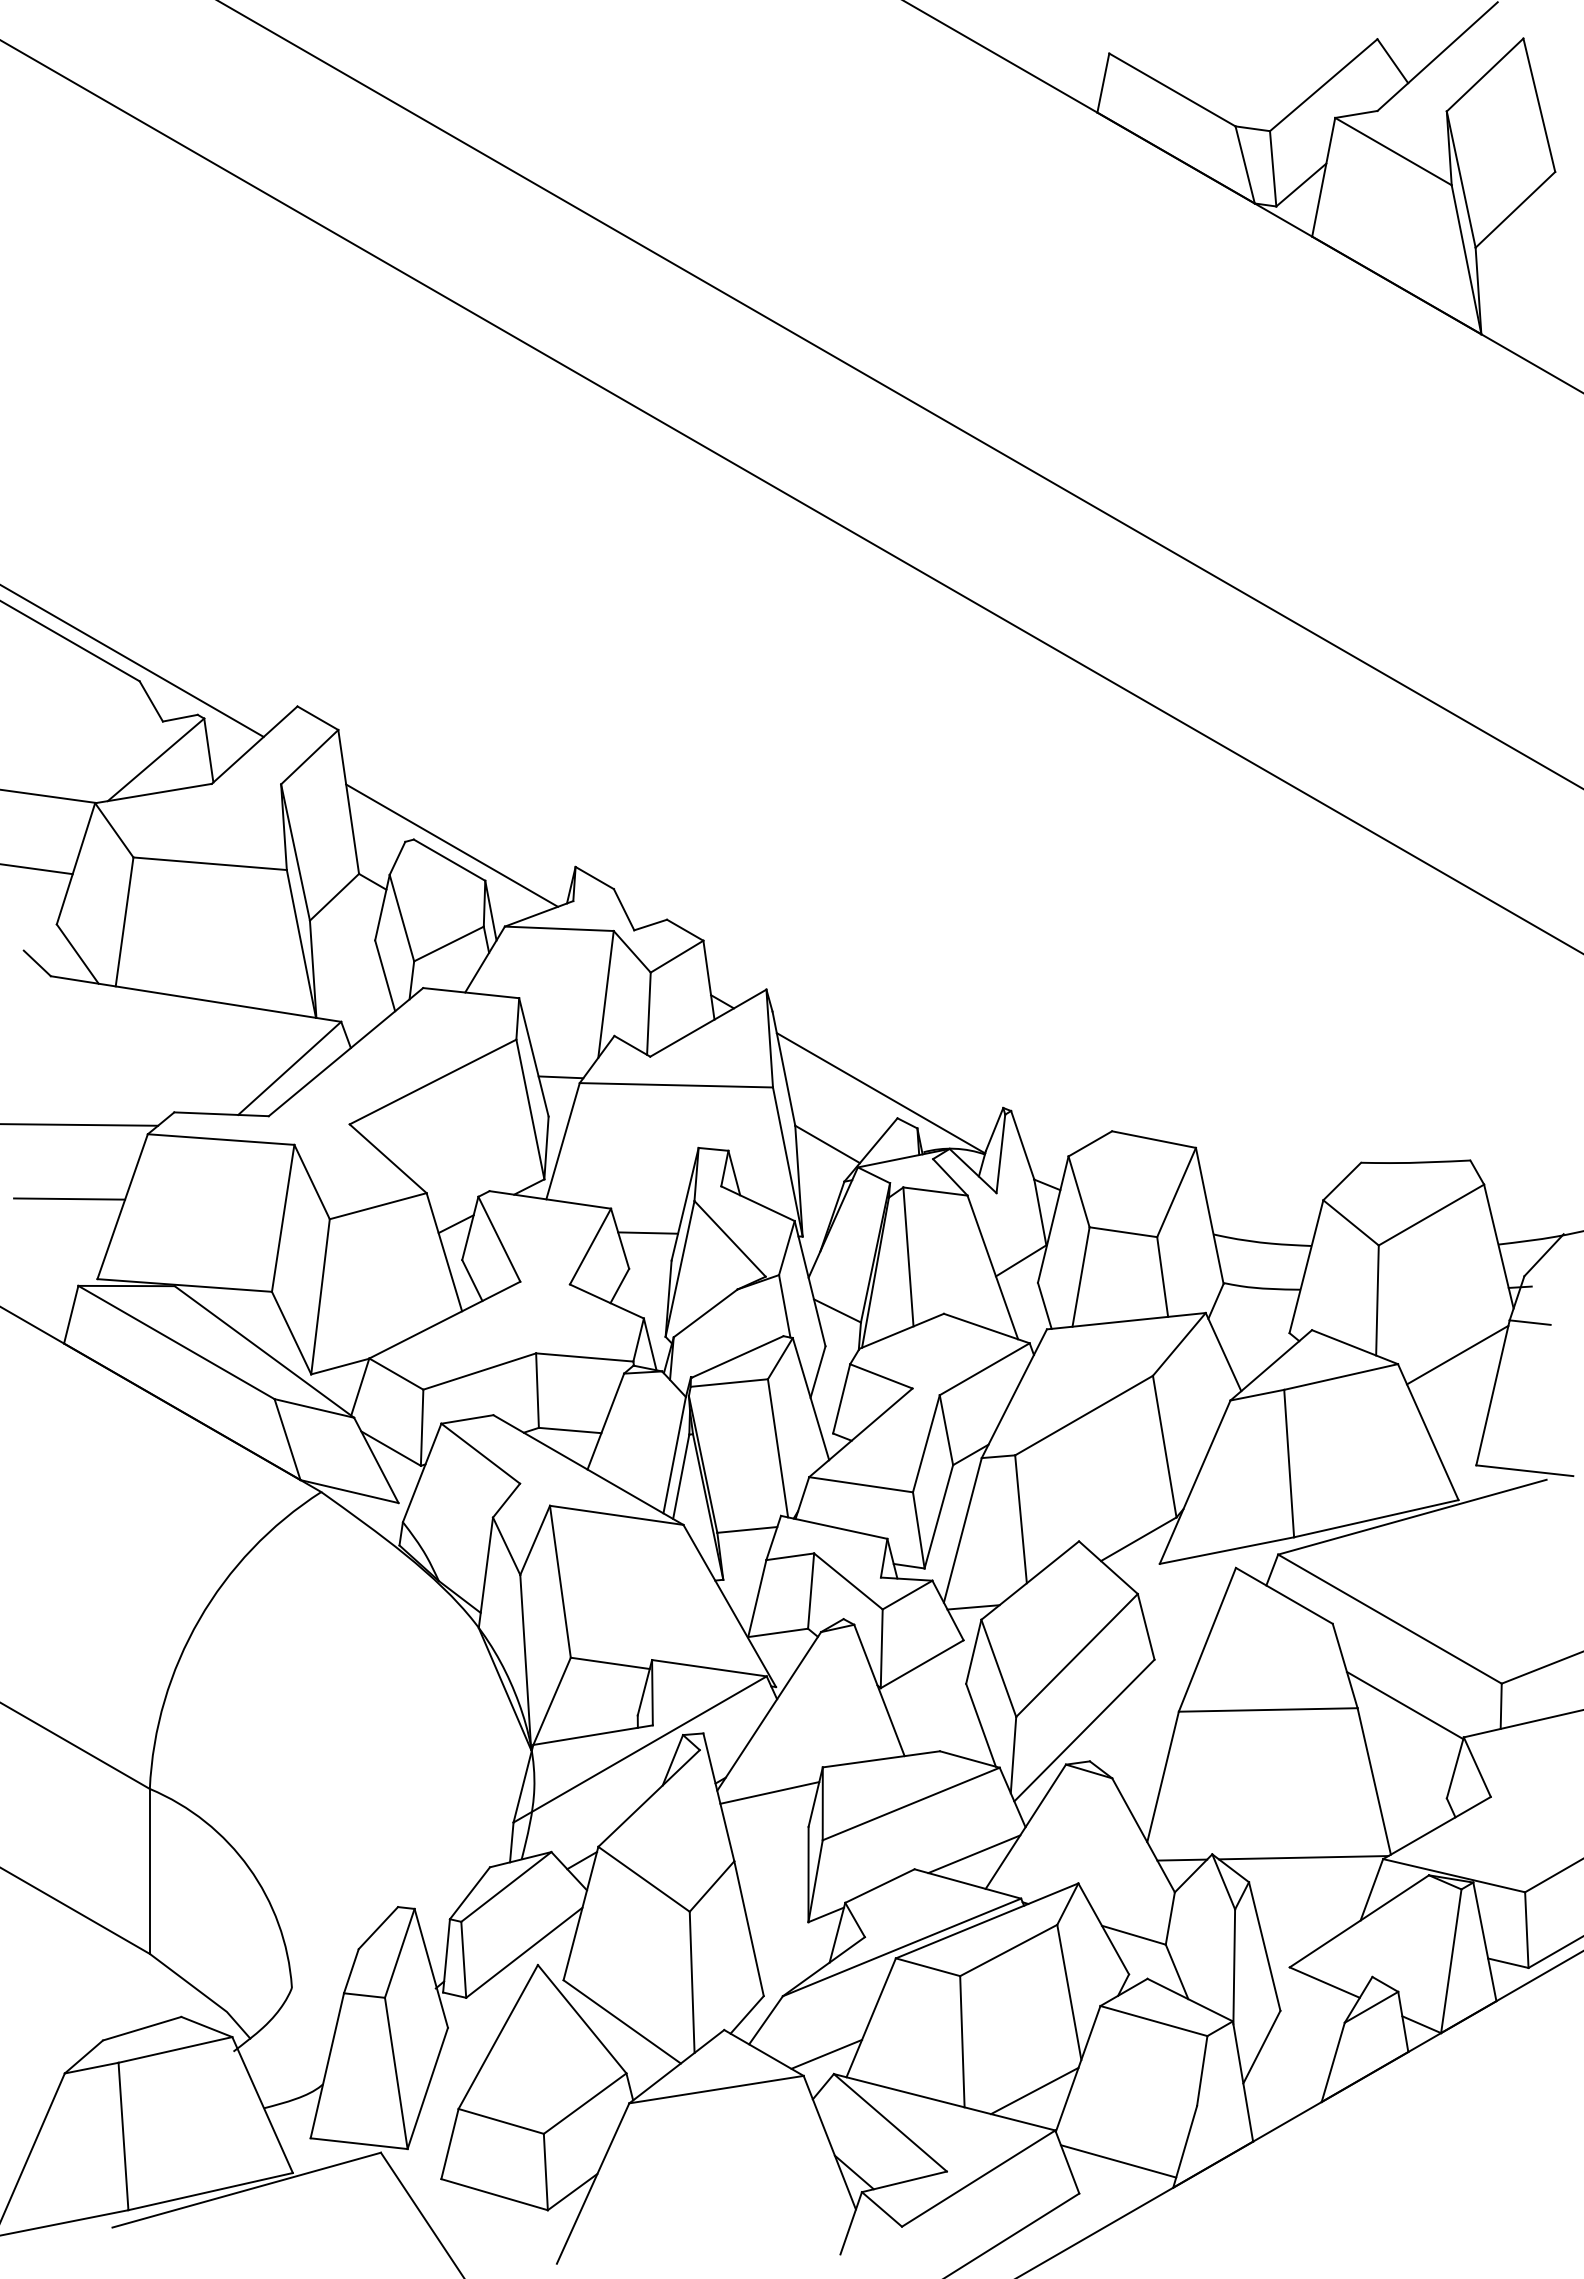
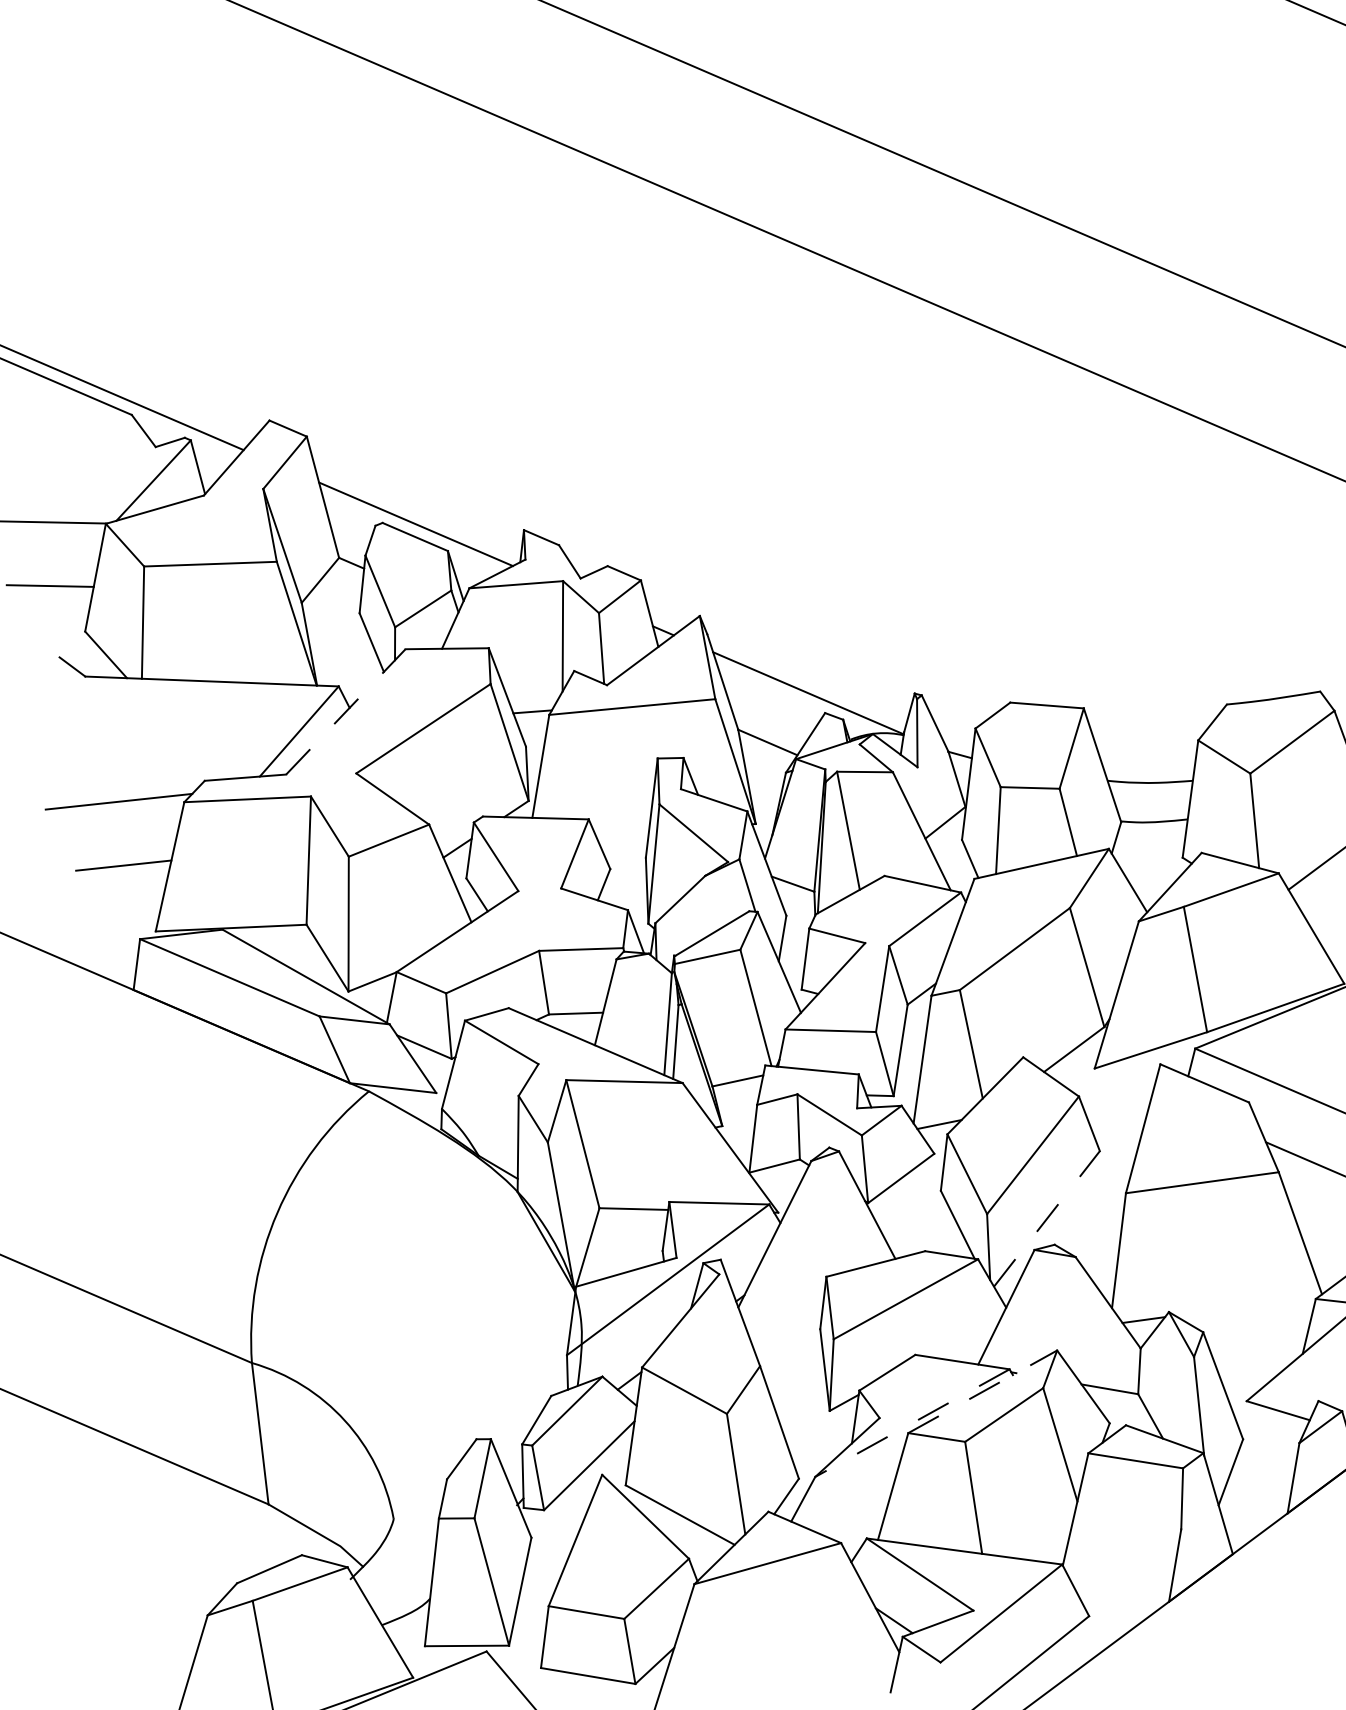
line: (346, 1051) -> (346, 711), solid -> dashed
line: (648, 1232) -> (623, 836), removed
line: (1084, 1730) -> (1046, 1218), solid -> dashed
line: (769, 1792) -> (783, 1303), removed
line: (974, 1854) -> (965, 1336), removed
line: (1303, 1857) -> (1247, 1305), removed
line: (987, 1920) -> (982, 1391), solid -> dashed
line: (902, 1947) -> (912, 1423), solid -> dashed
line: (826, 2053) -> (858, 1521), removed
line: (1034, 2090) -> (1040, 1532), removed
line: (1118, 2161) -> (1119, 1584), removed

